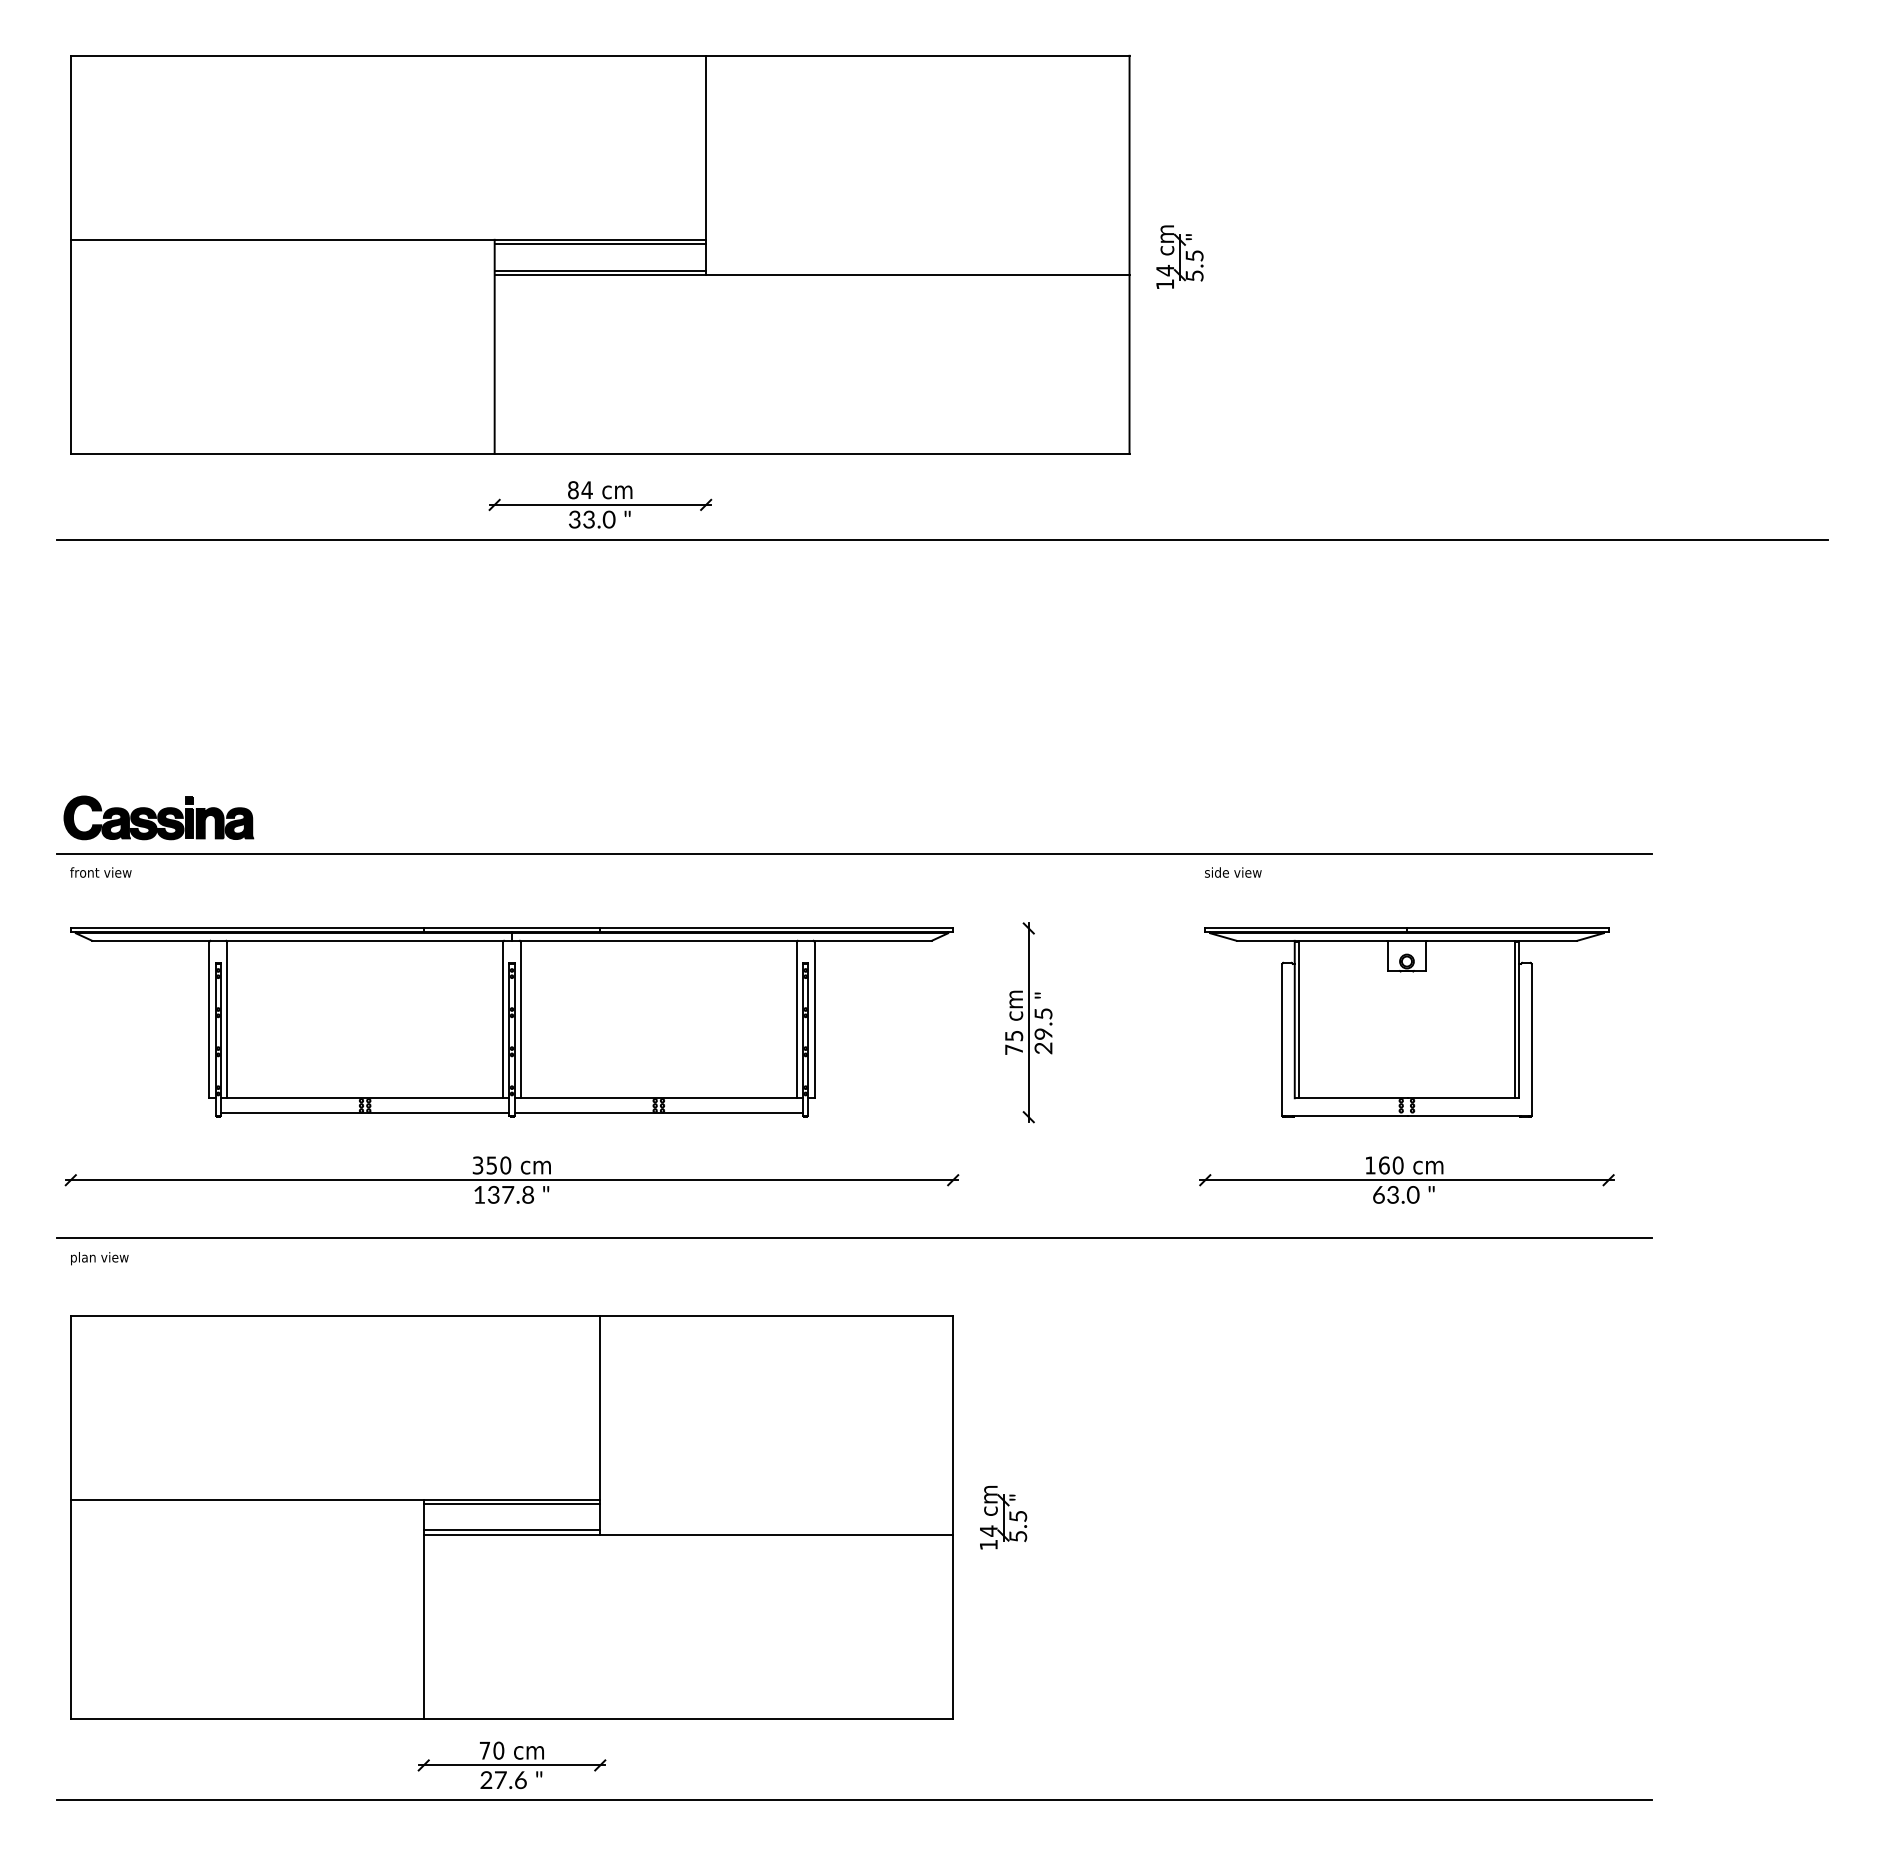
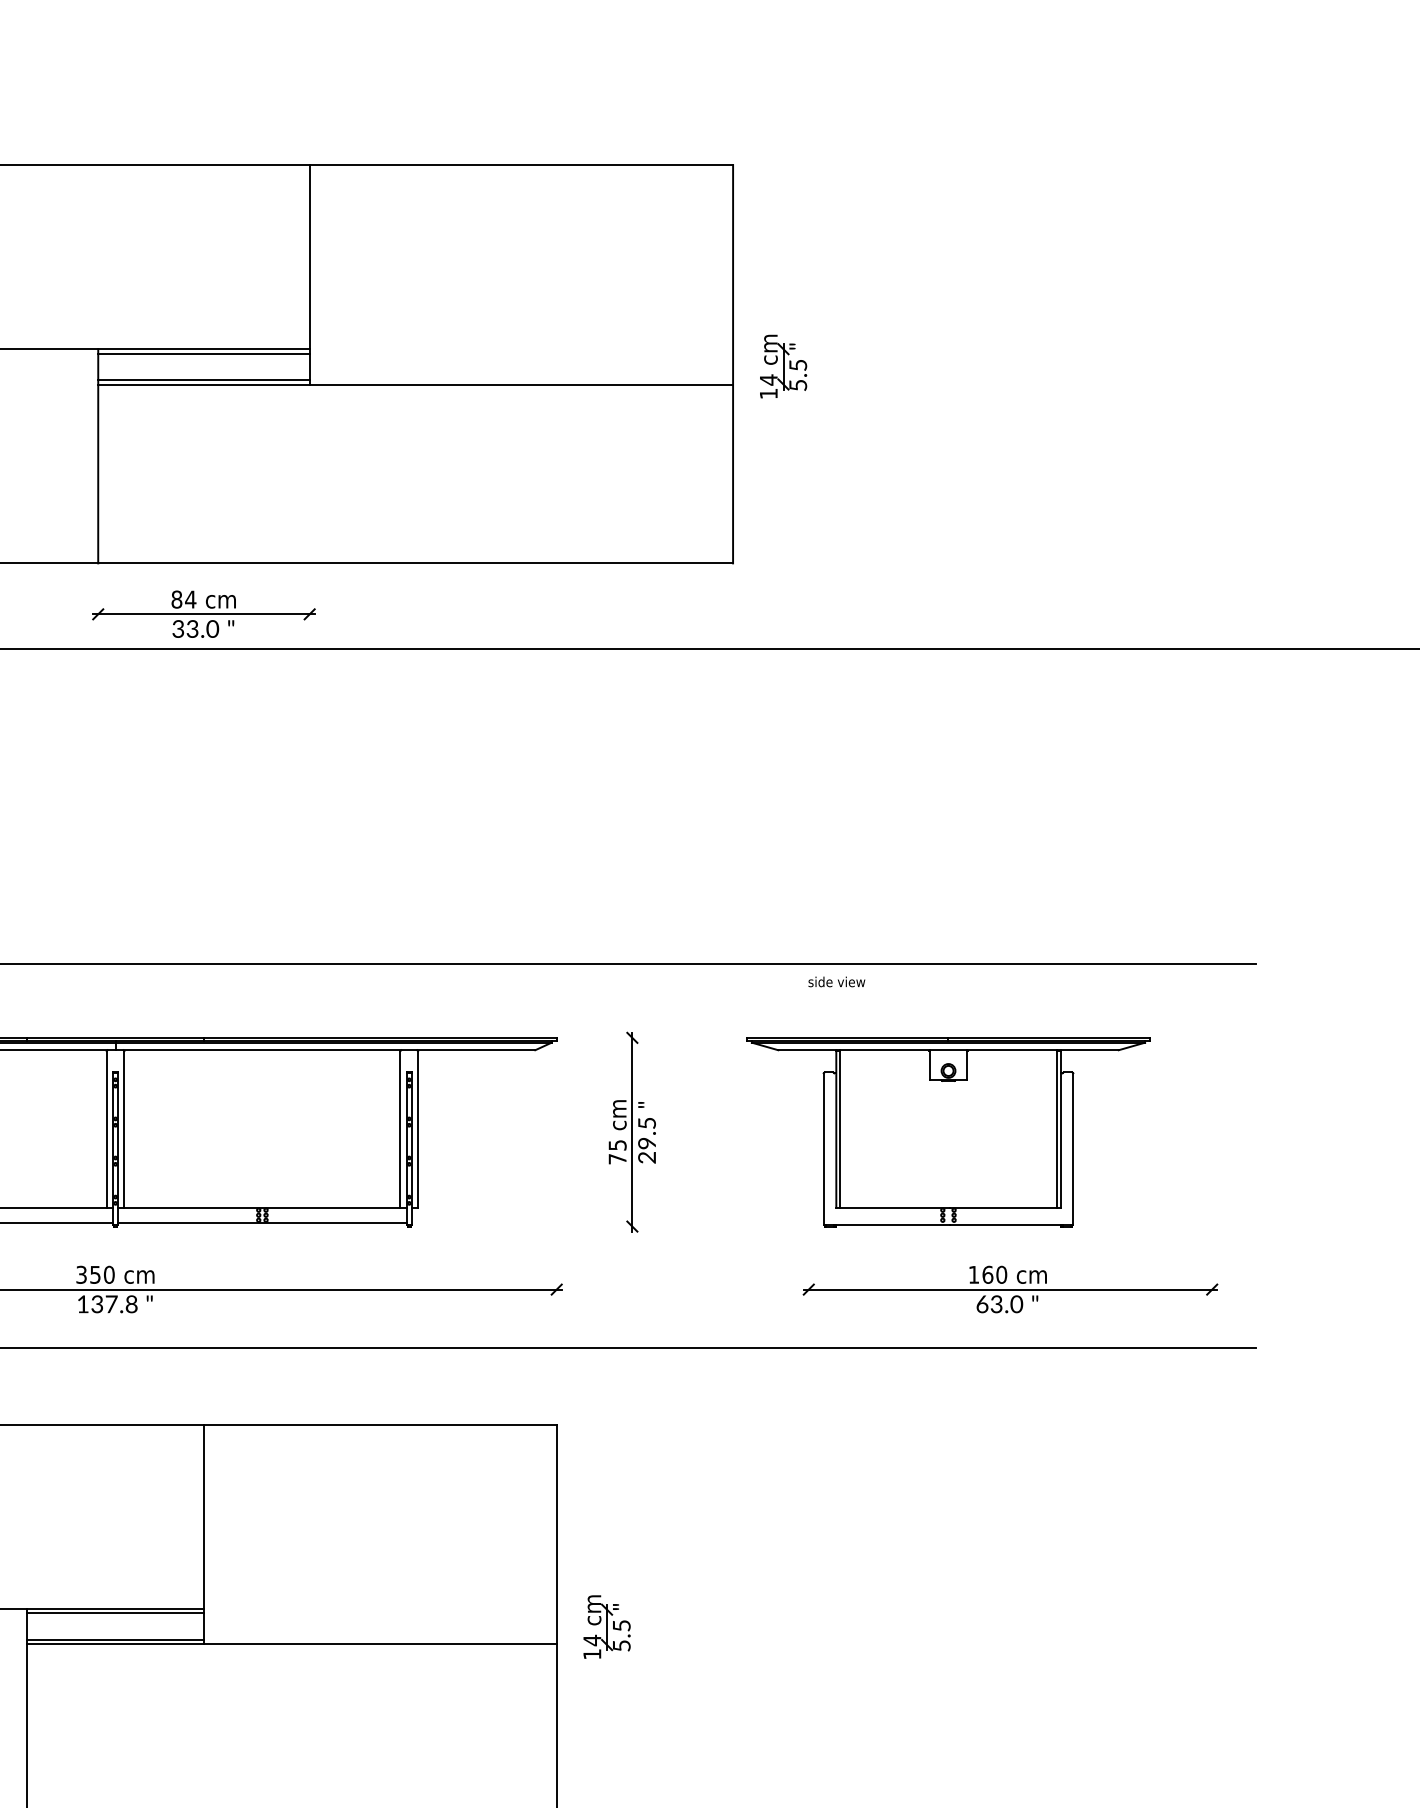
part: (1406, 1022) -> (948, 1131), moved

